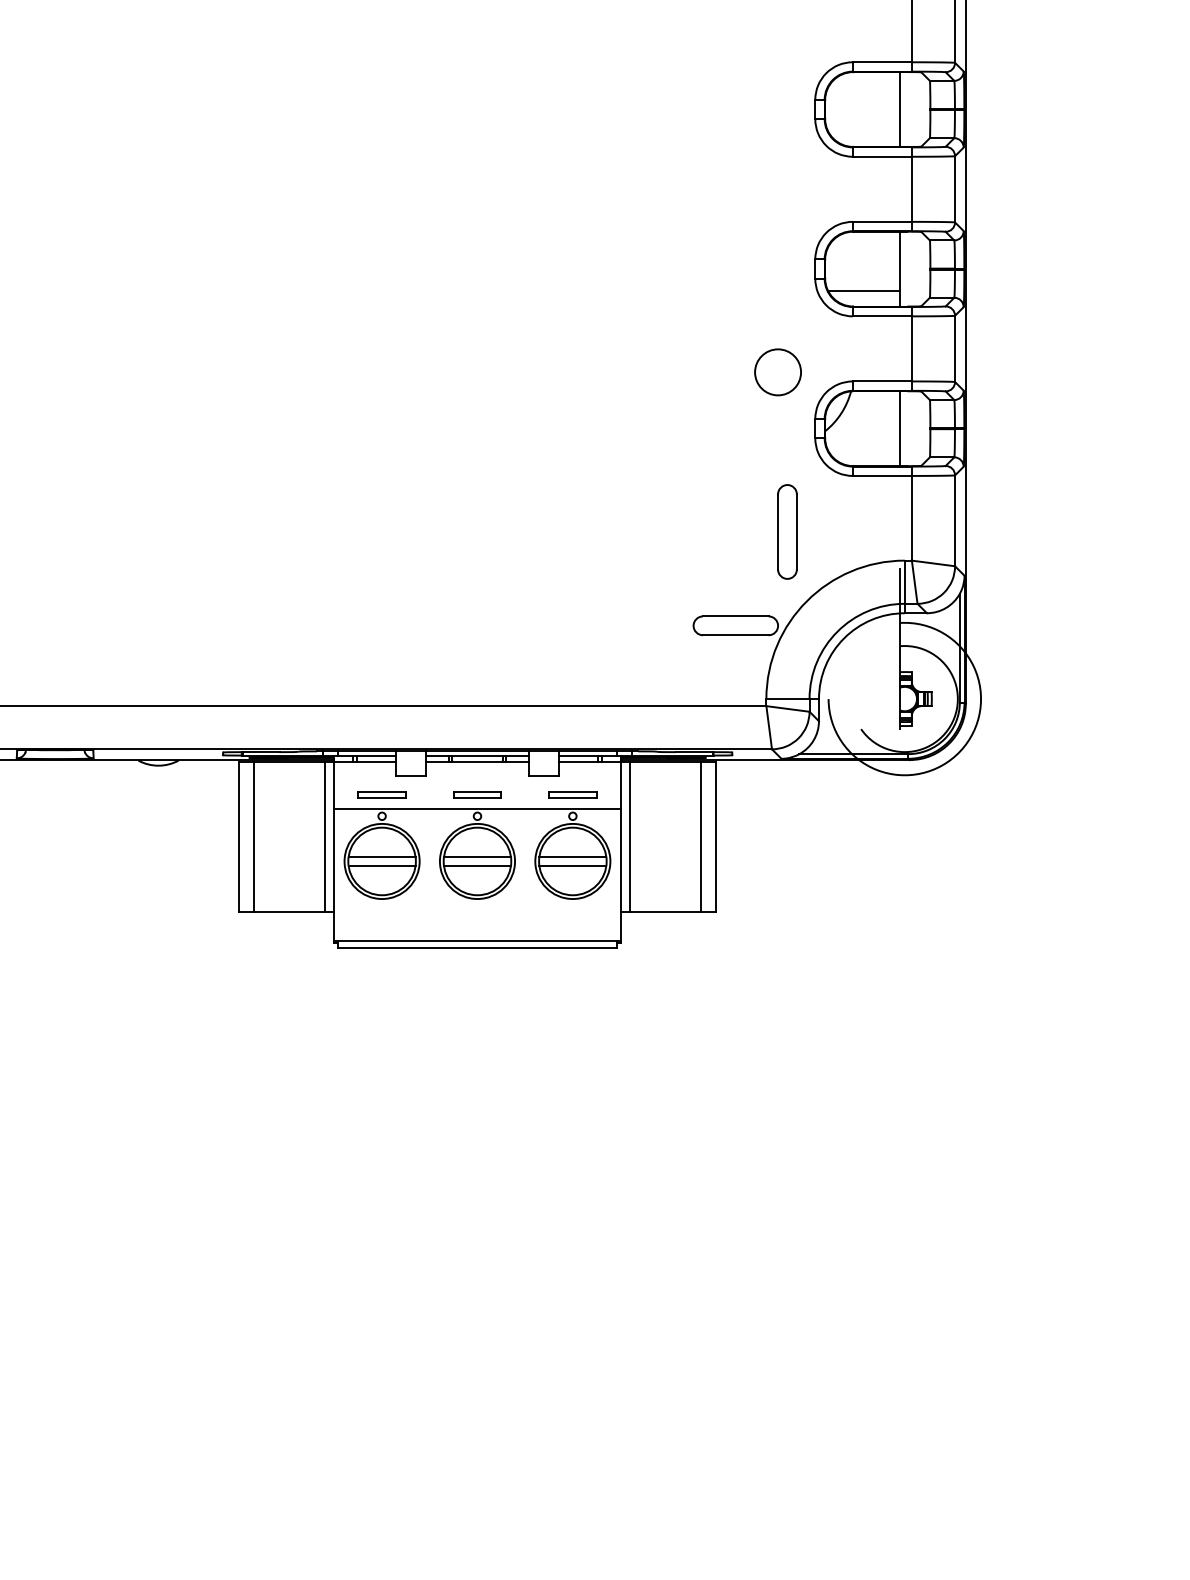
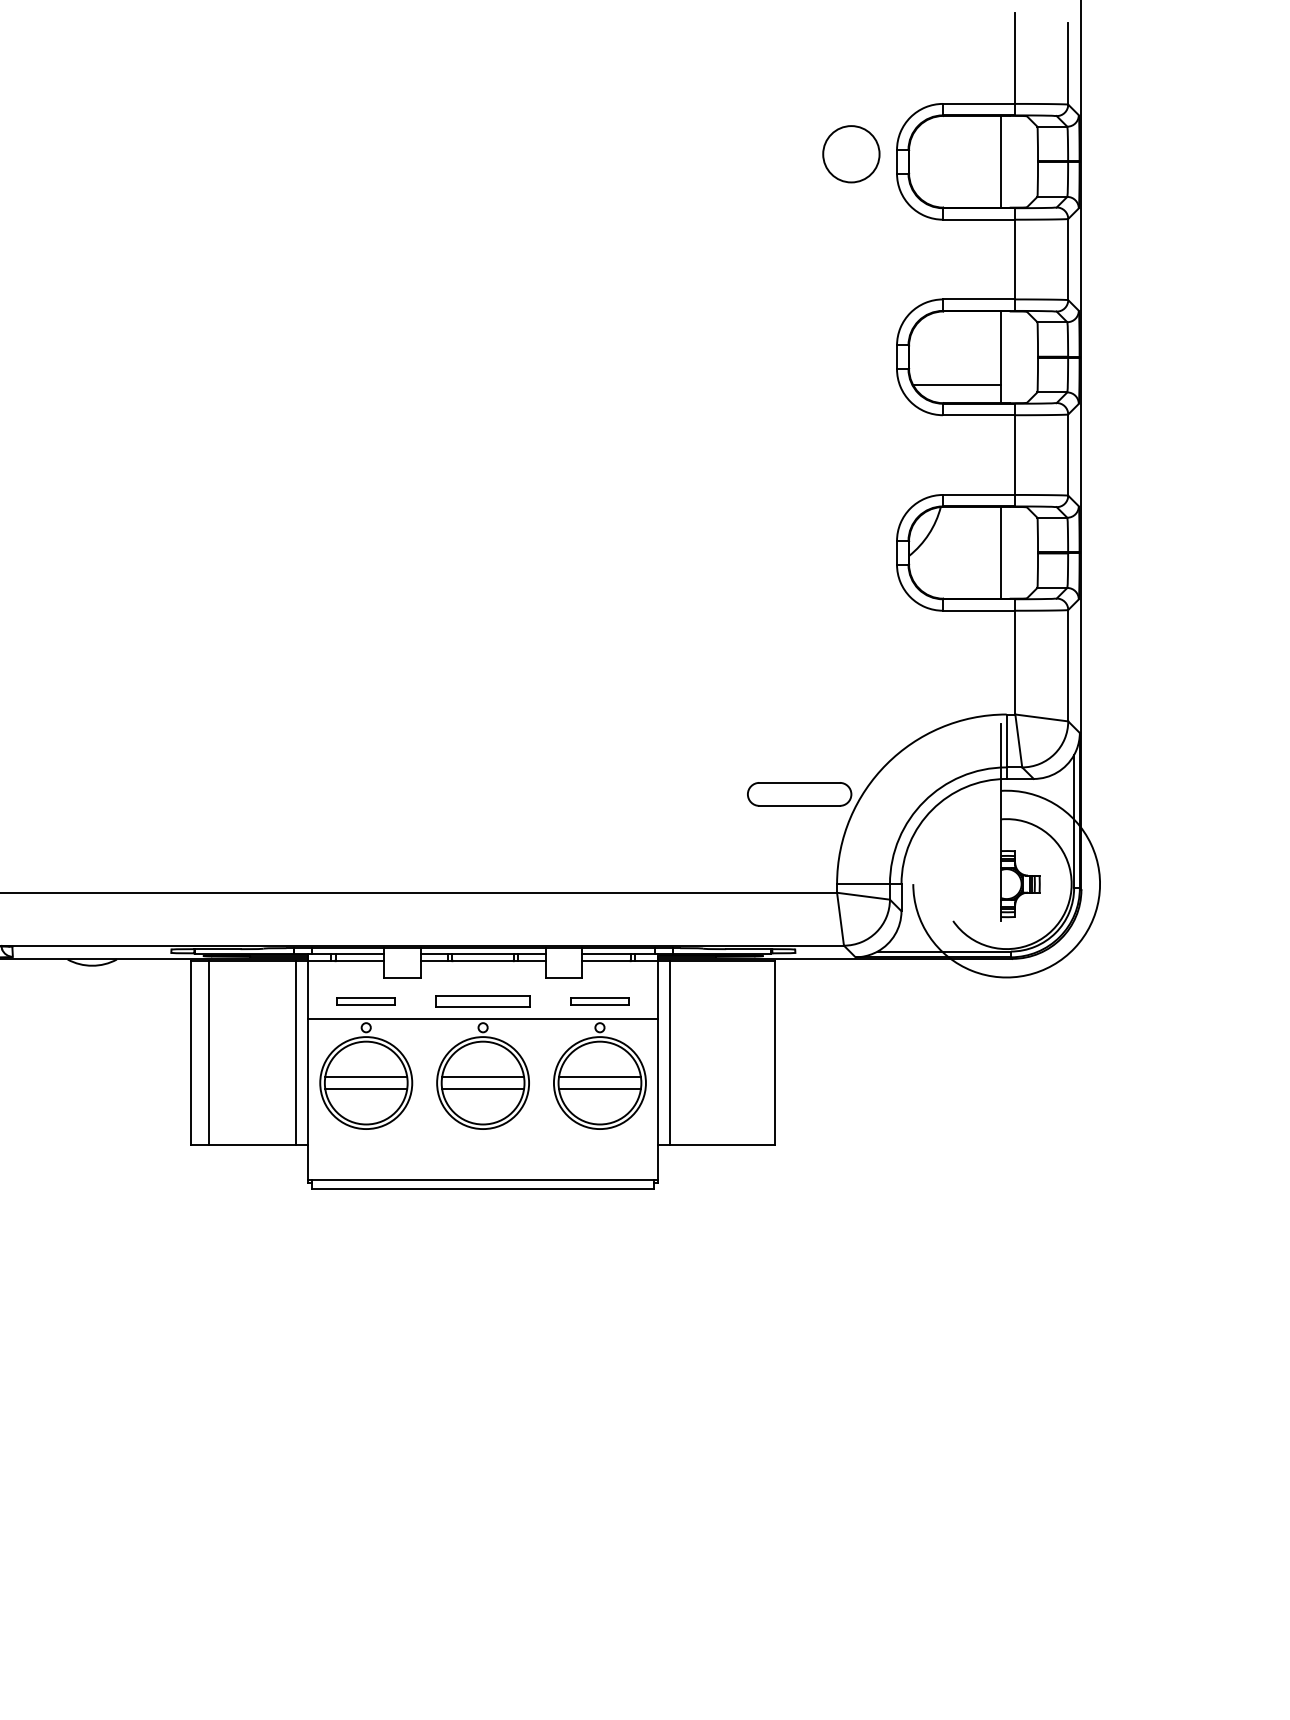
circle: (777, 372) -> (850, 154), moved
part: (787, 531) -> (862, 678), removed
part: (477, 794) -> (483, 1001), size x1.6
line: (700, 836) -> (756, 1052), removed

